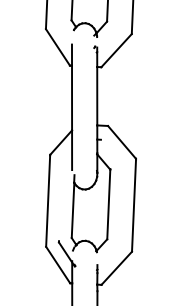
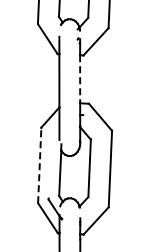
line: (97, 96) -> (80, 79), solid -> dashed
line: (47, 201) -> (39, 165), solid -> dashed

